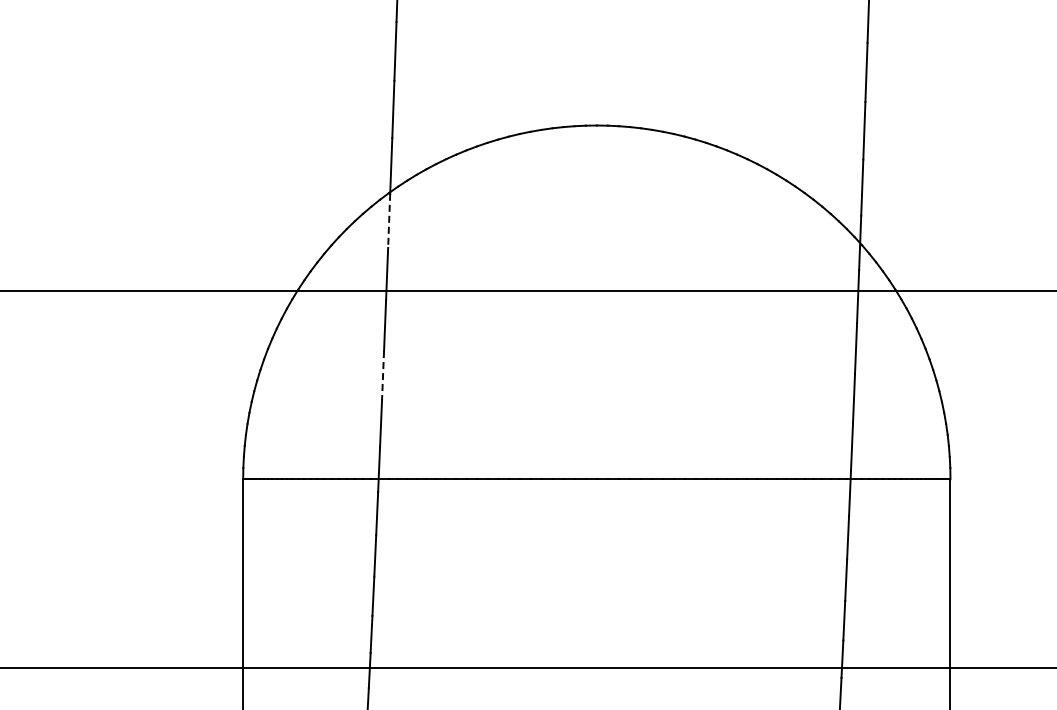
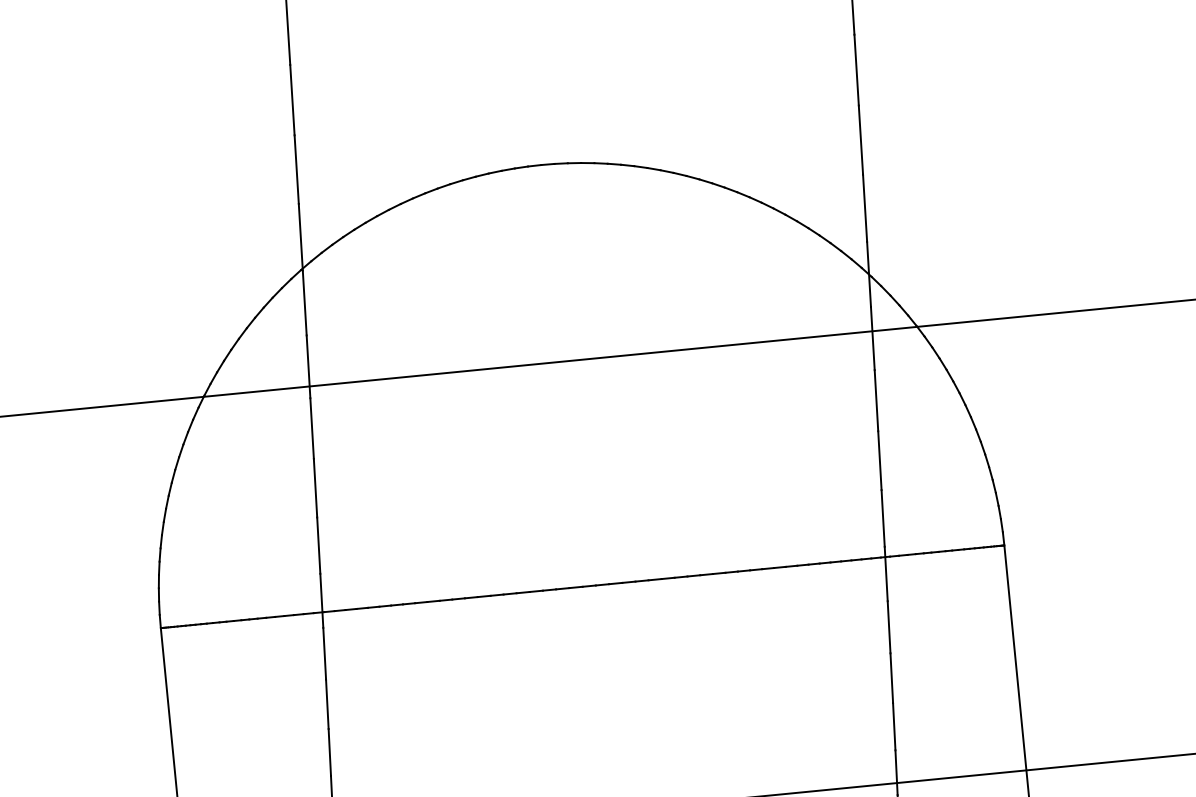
line: (389, 221) -> (305, 303), dashed -> solid
line: (383, 376) -> (316, 489), dashed -> solid

